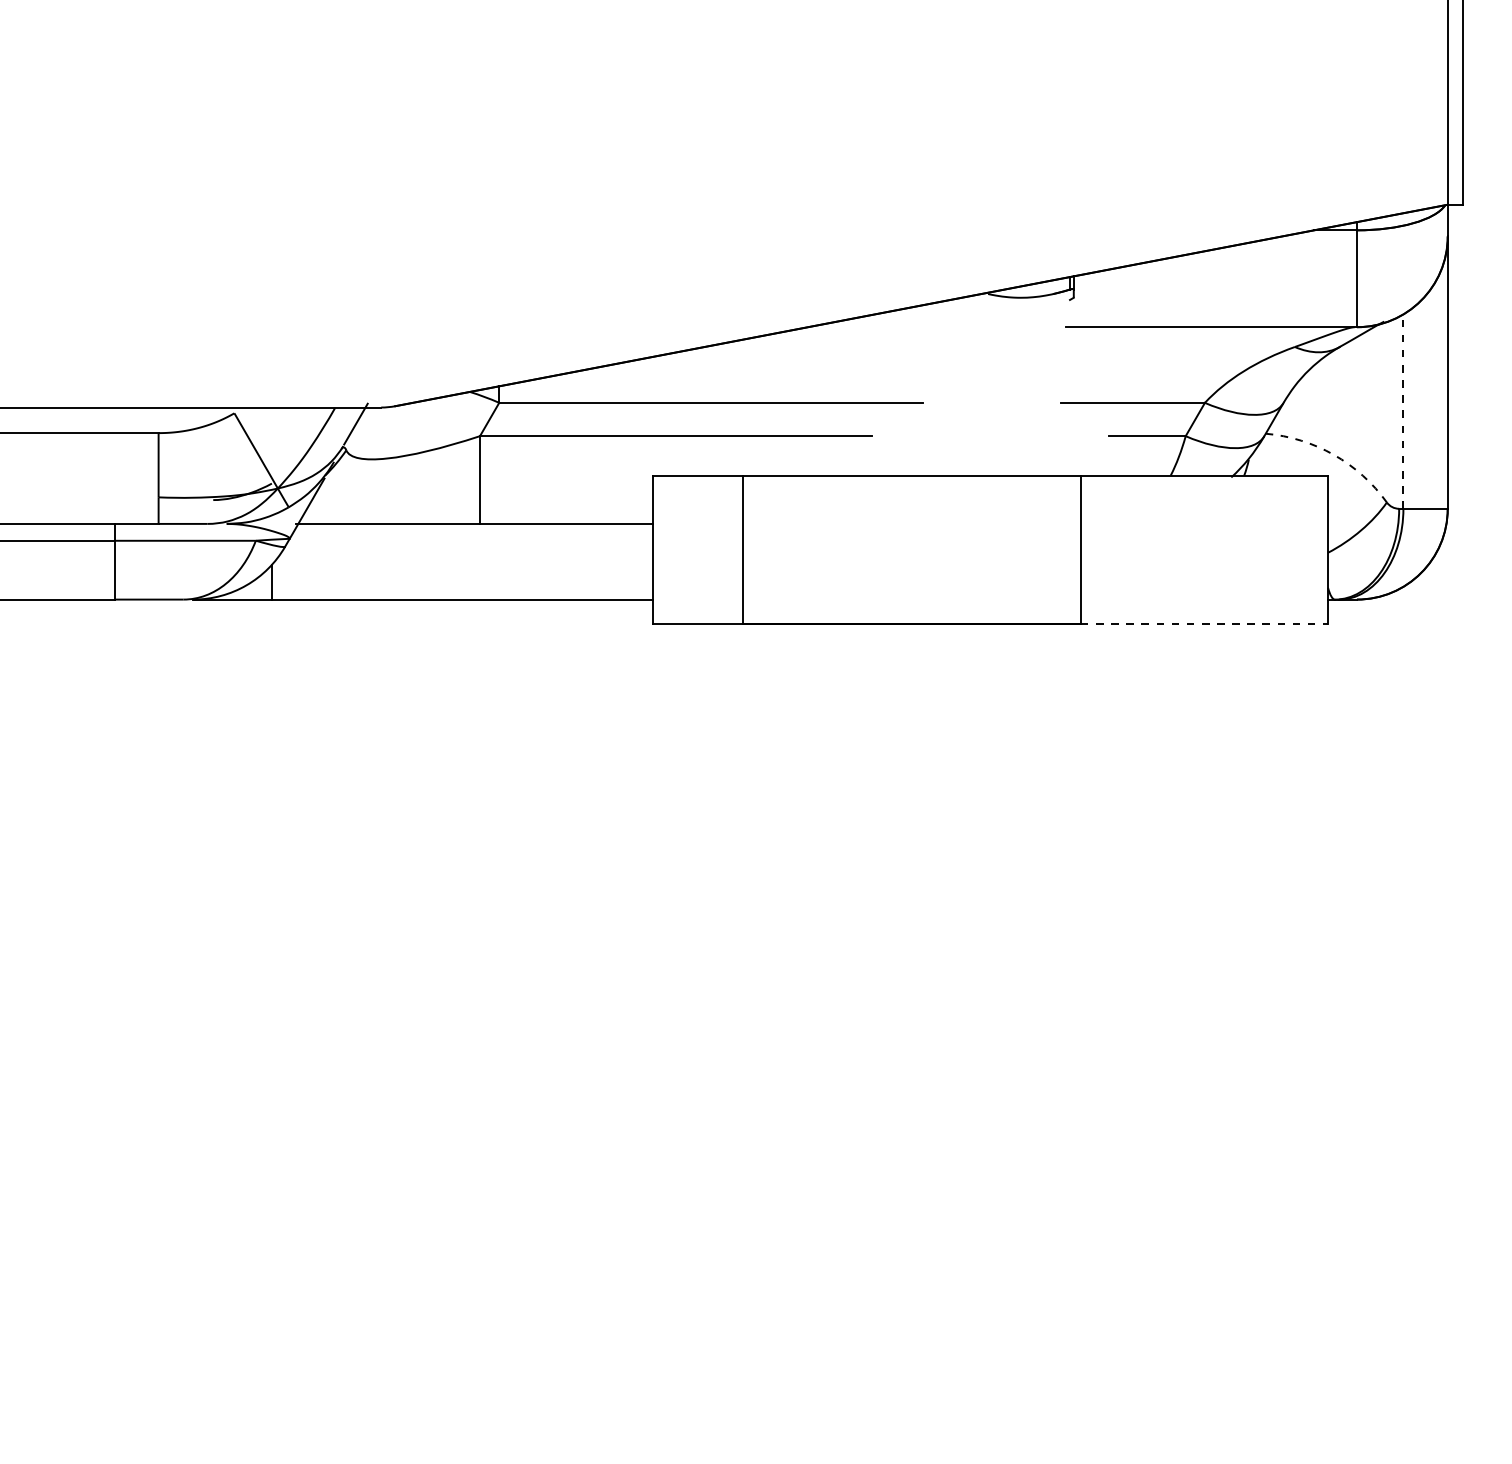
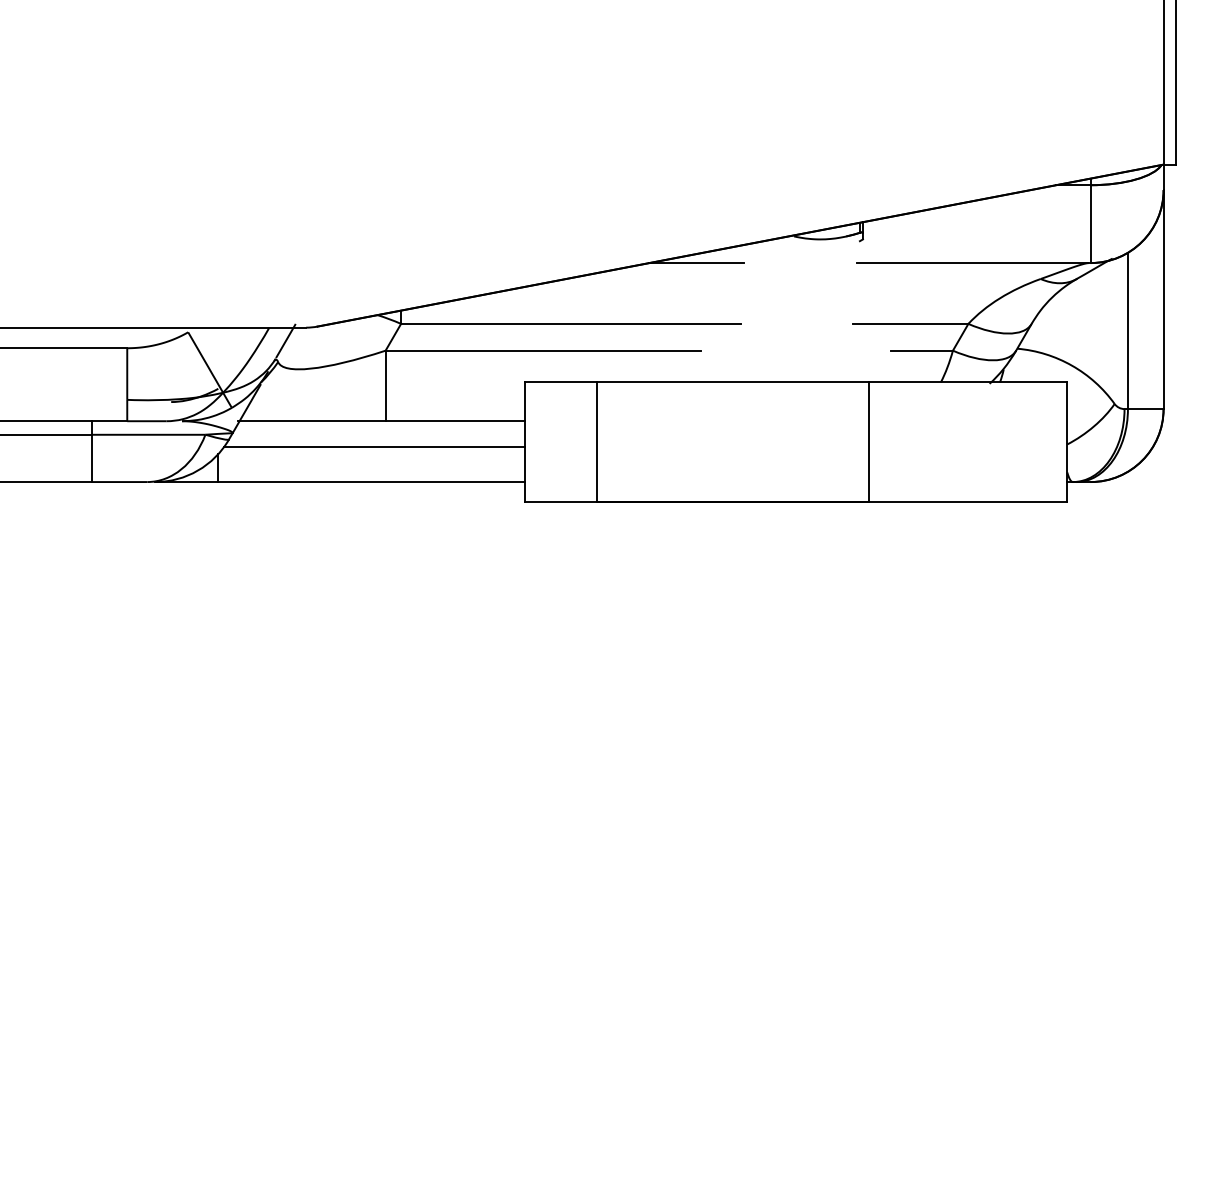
line: (867, 327) -> (697, 263), added
line: (1403, 411) -> (1128, 330), dashed -> solid
arc: (1333, 454) -> (1071, 365), dashed -> solid
line: (465, 555) -> (373, 446), added
line: (1204, 623) -> (968, 501), dashed -> solid

